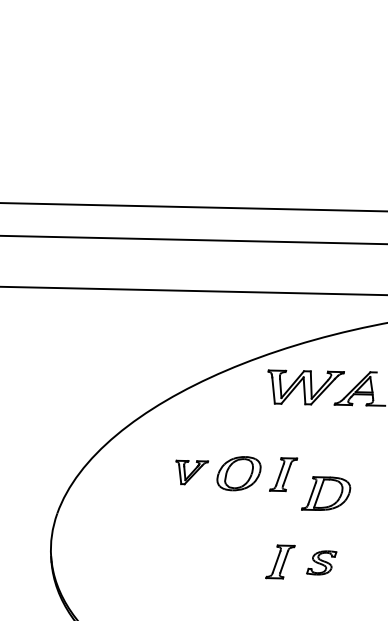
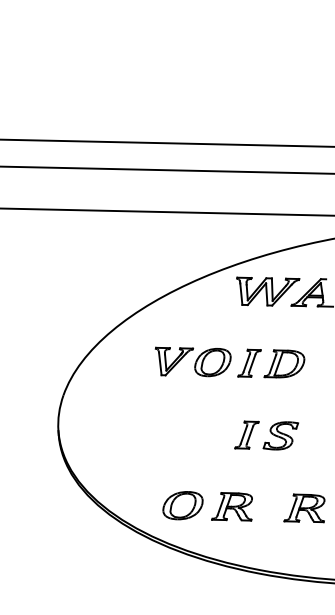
part: (192, 472) -> (174, 361), size x1.43
part: (326, 493) -> (284, 363), moved
part: (321, 562) -> (280, 435), size x1.43

